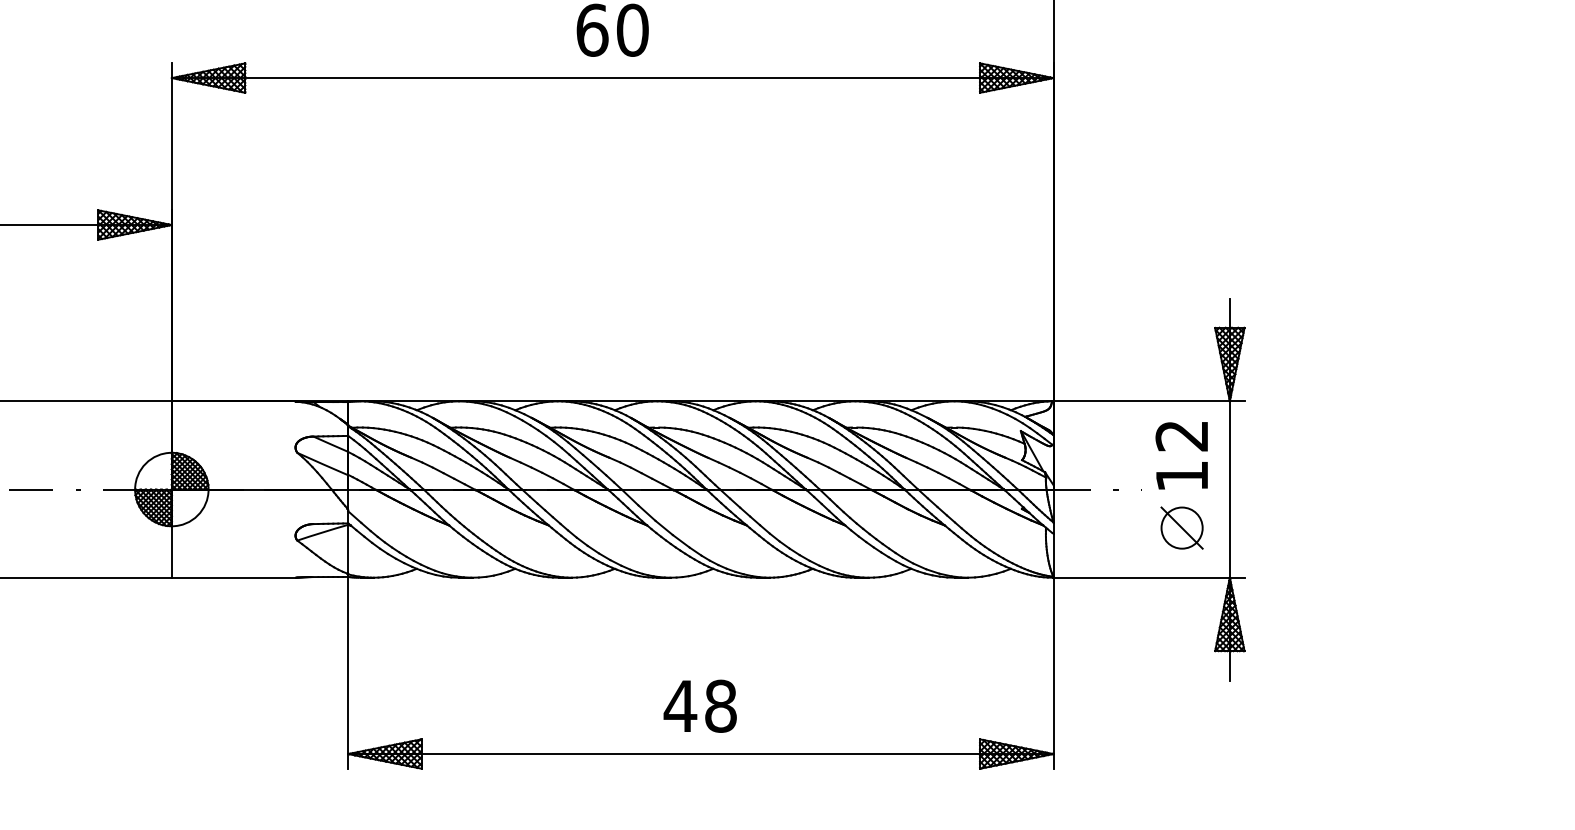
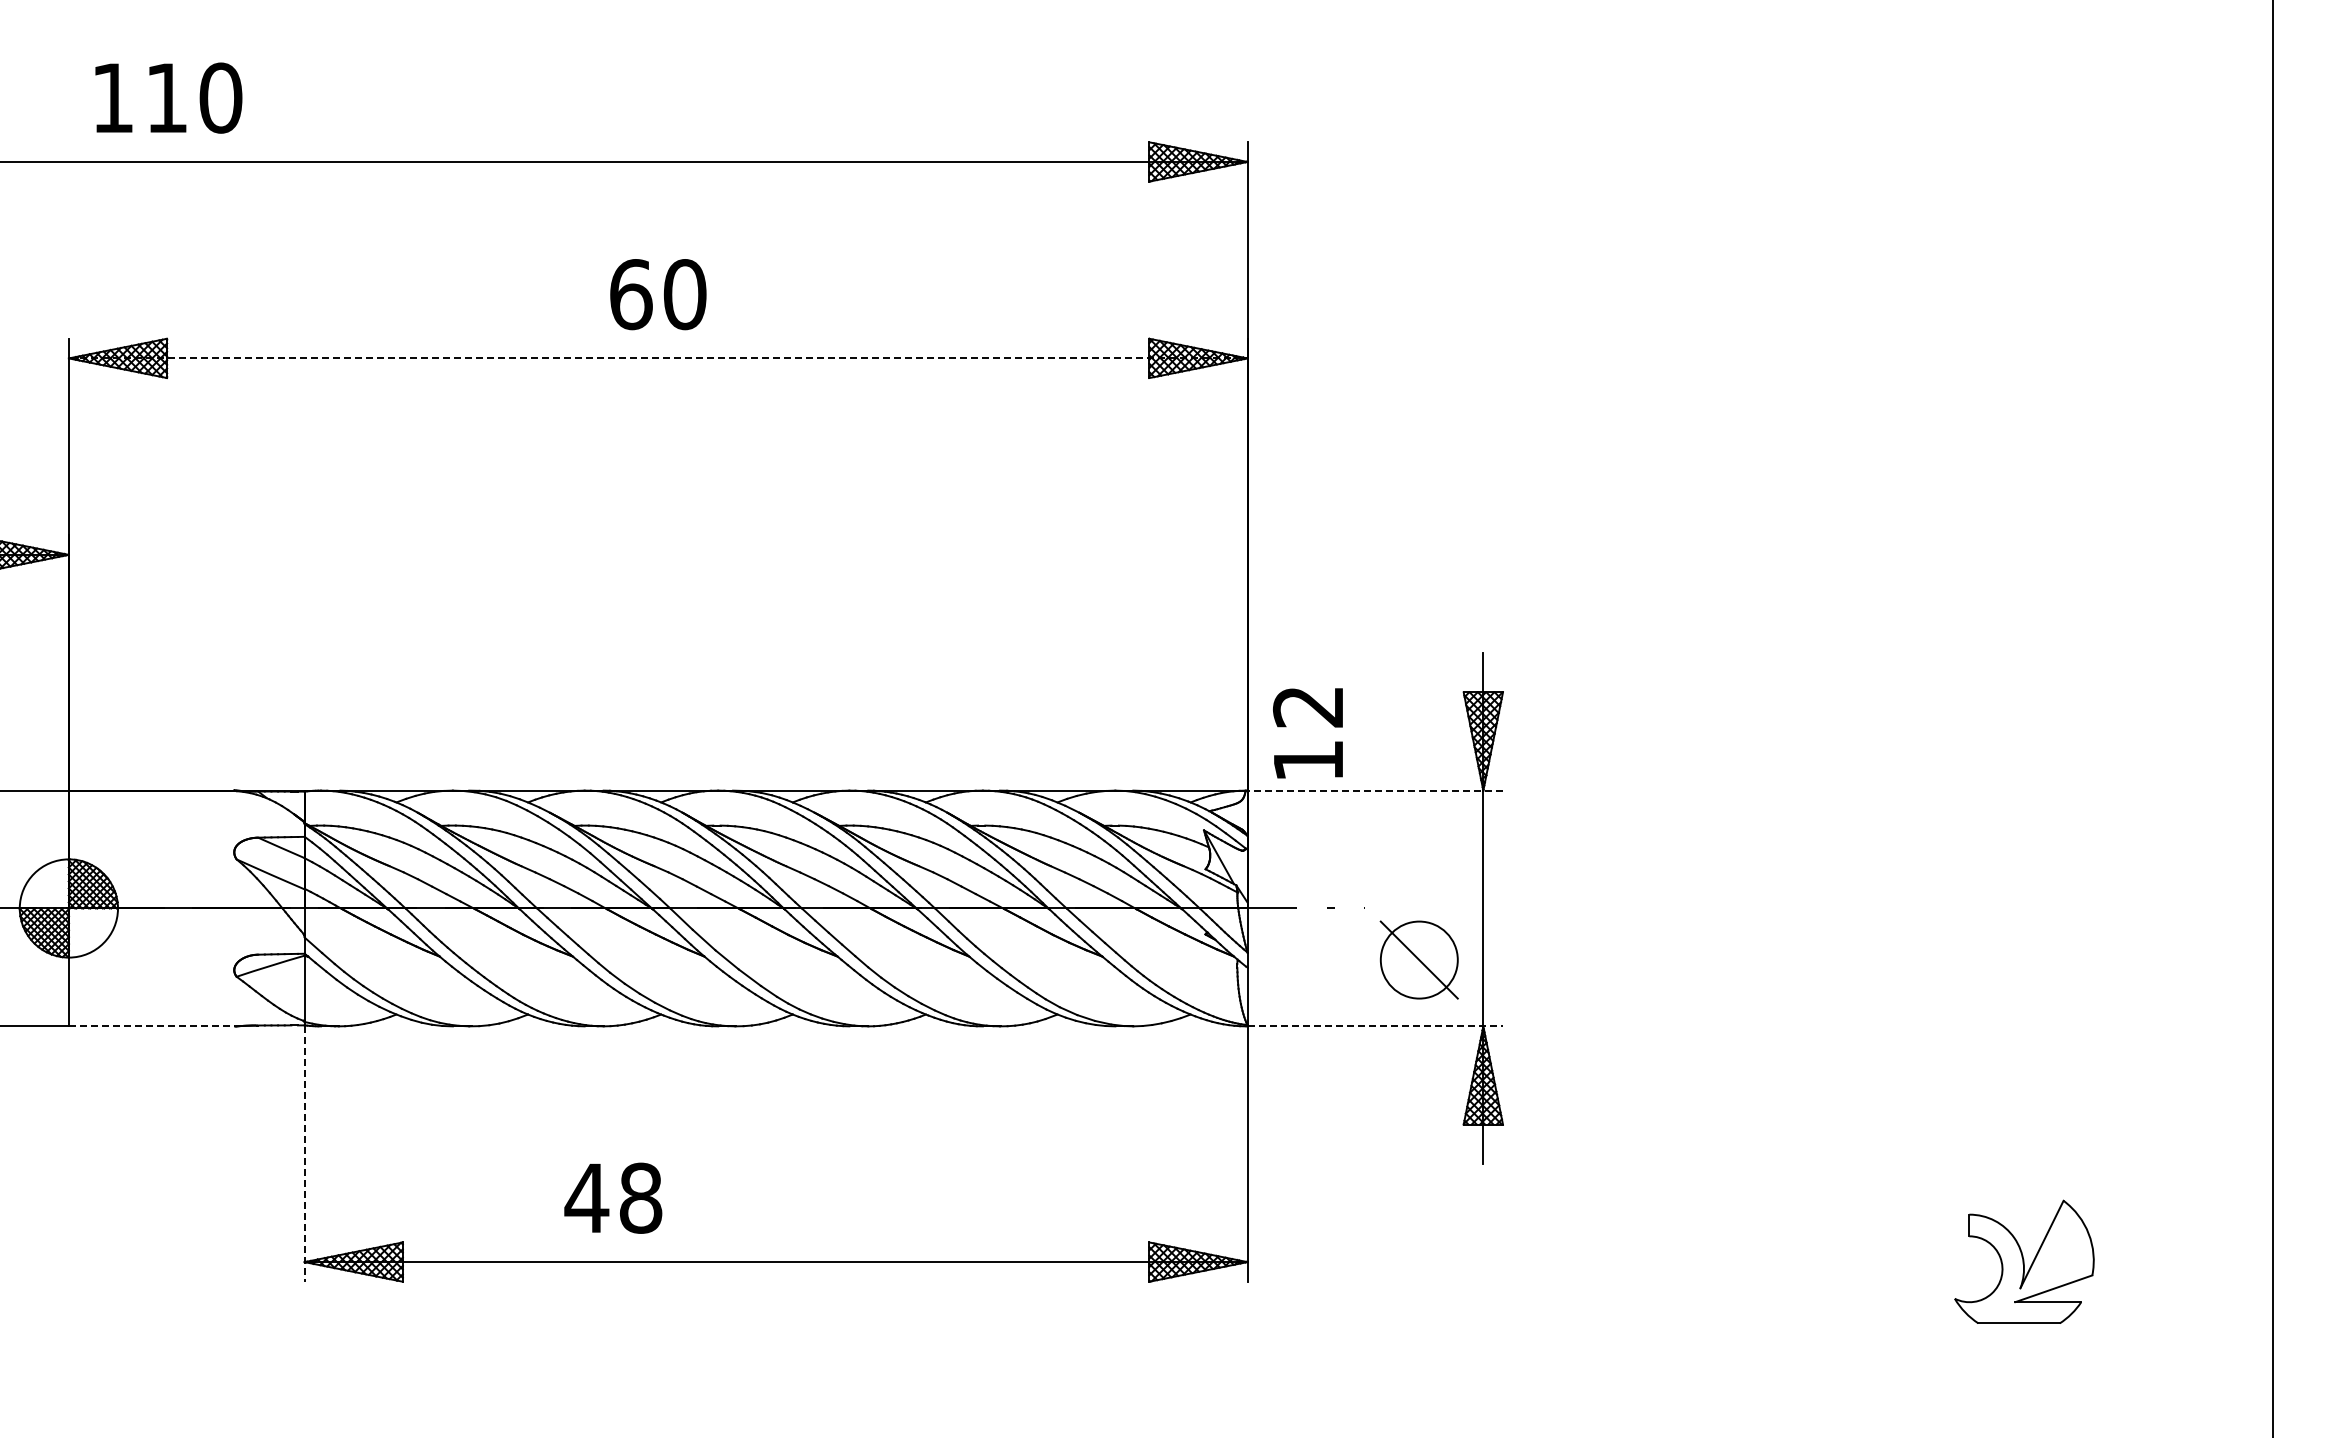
line: (612, 78) -> (658, 358), solid -> dashed
line: (1149, 401) -> (1375, 790), solid -> dashed
text: (1181, 455) -> (1307, 733), moved
part: (1182, 527) -> (1419, 959), size x1.4
line: (233, 577) -> (151, 1026), solid -> dashed
line: (1149, 577) -> (1375, 1026), solid -> dashed
line: (348, 673) -> (304, 1154), solid -> dashed
text: (700, 705) -> (613, 1197), moved

